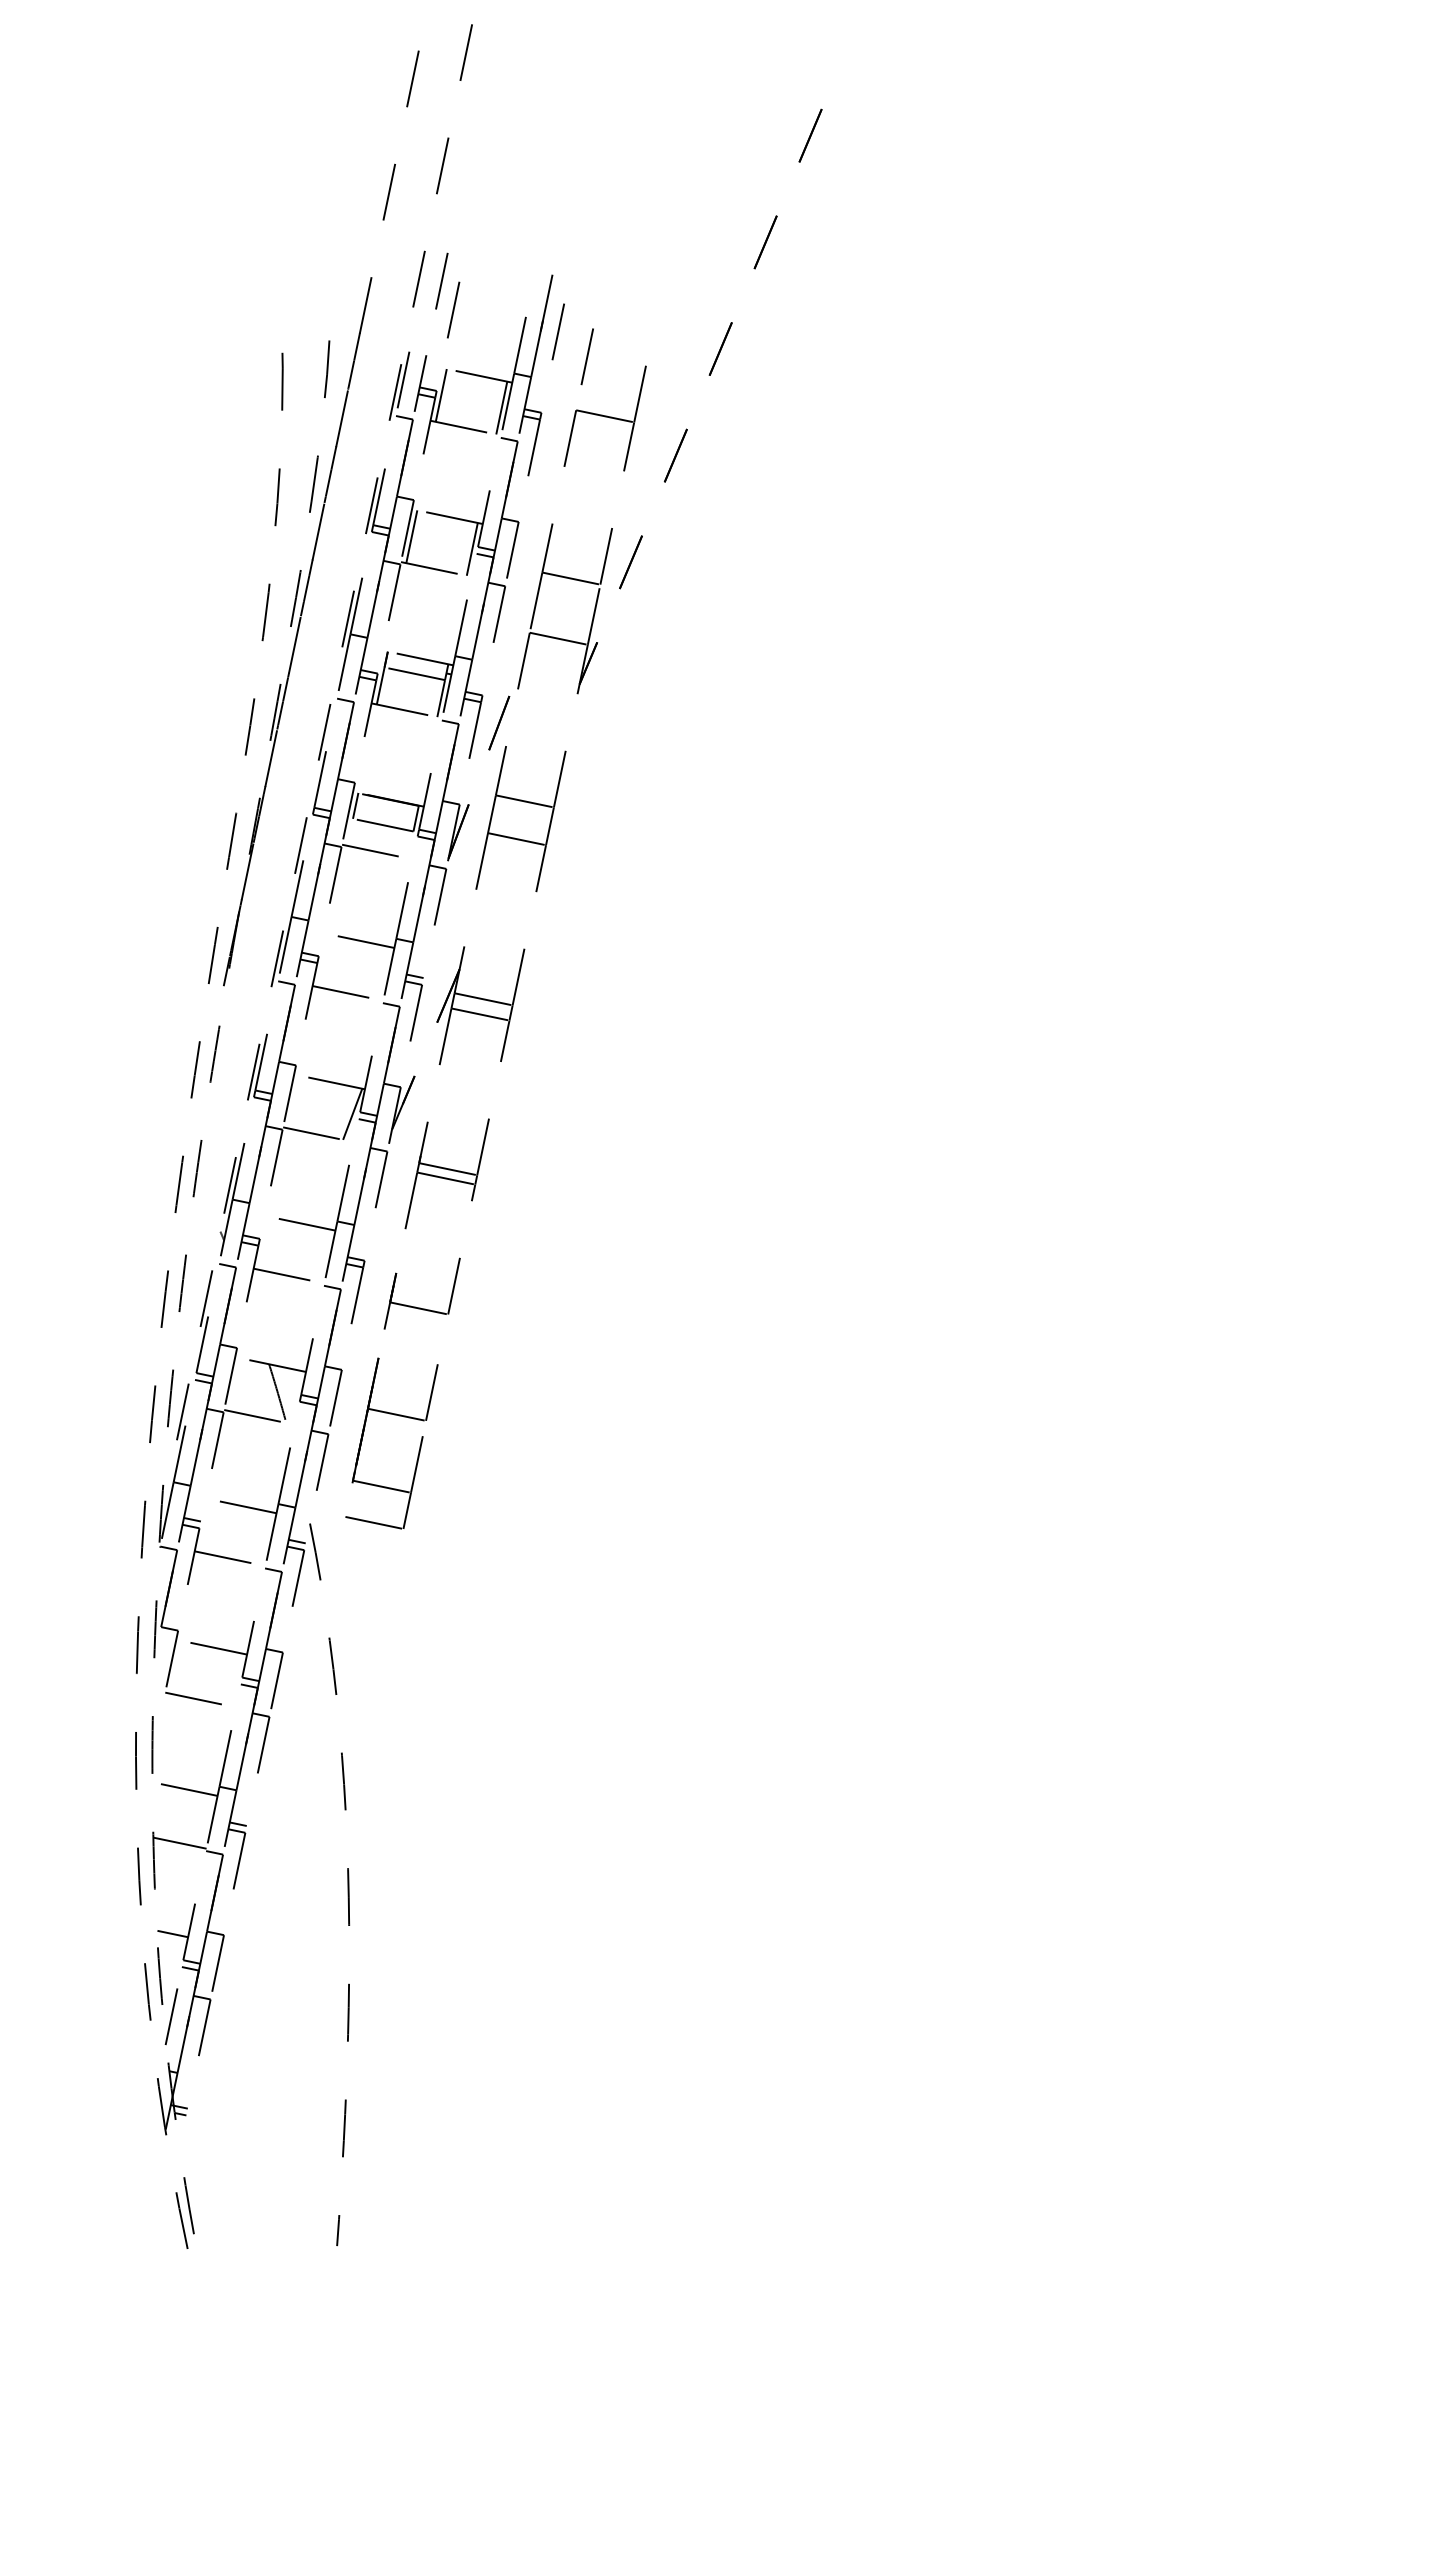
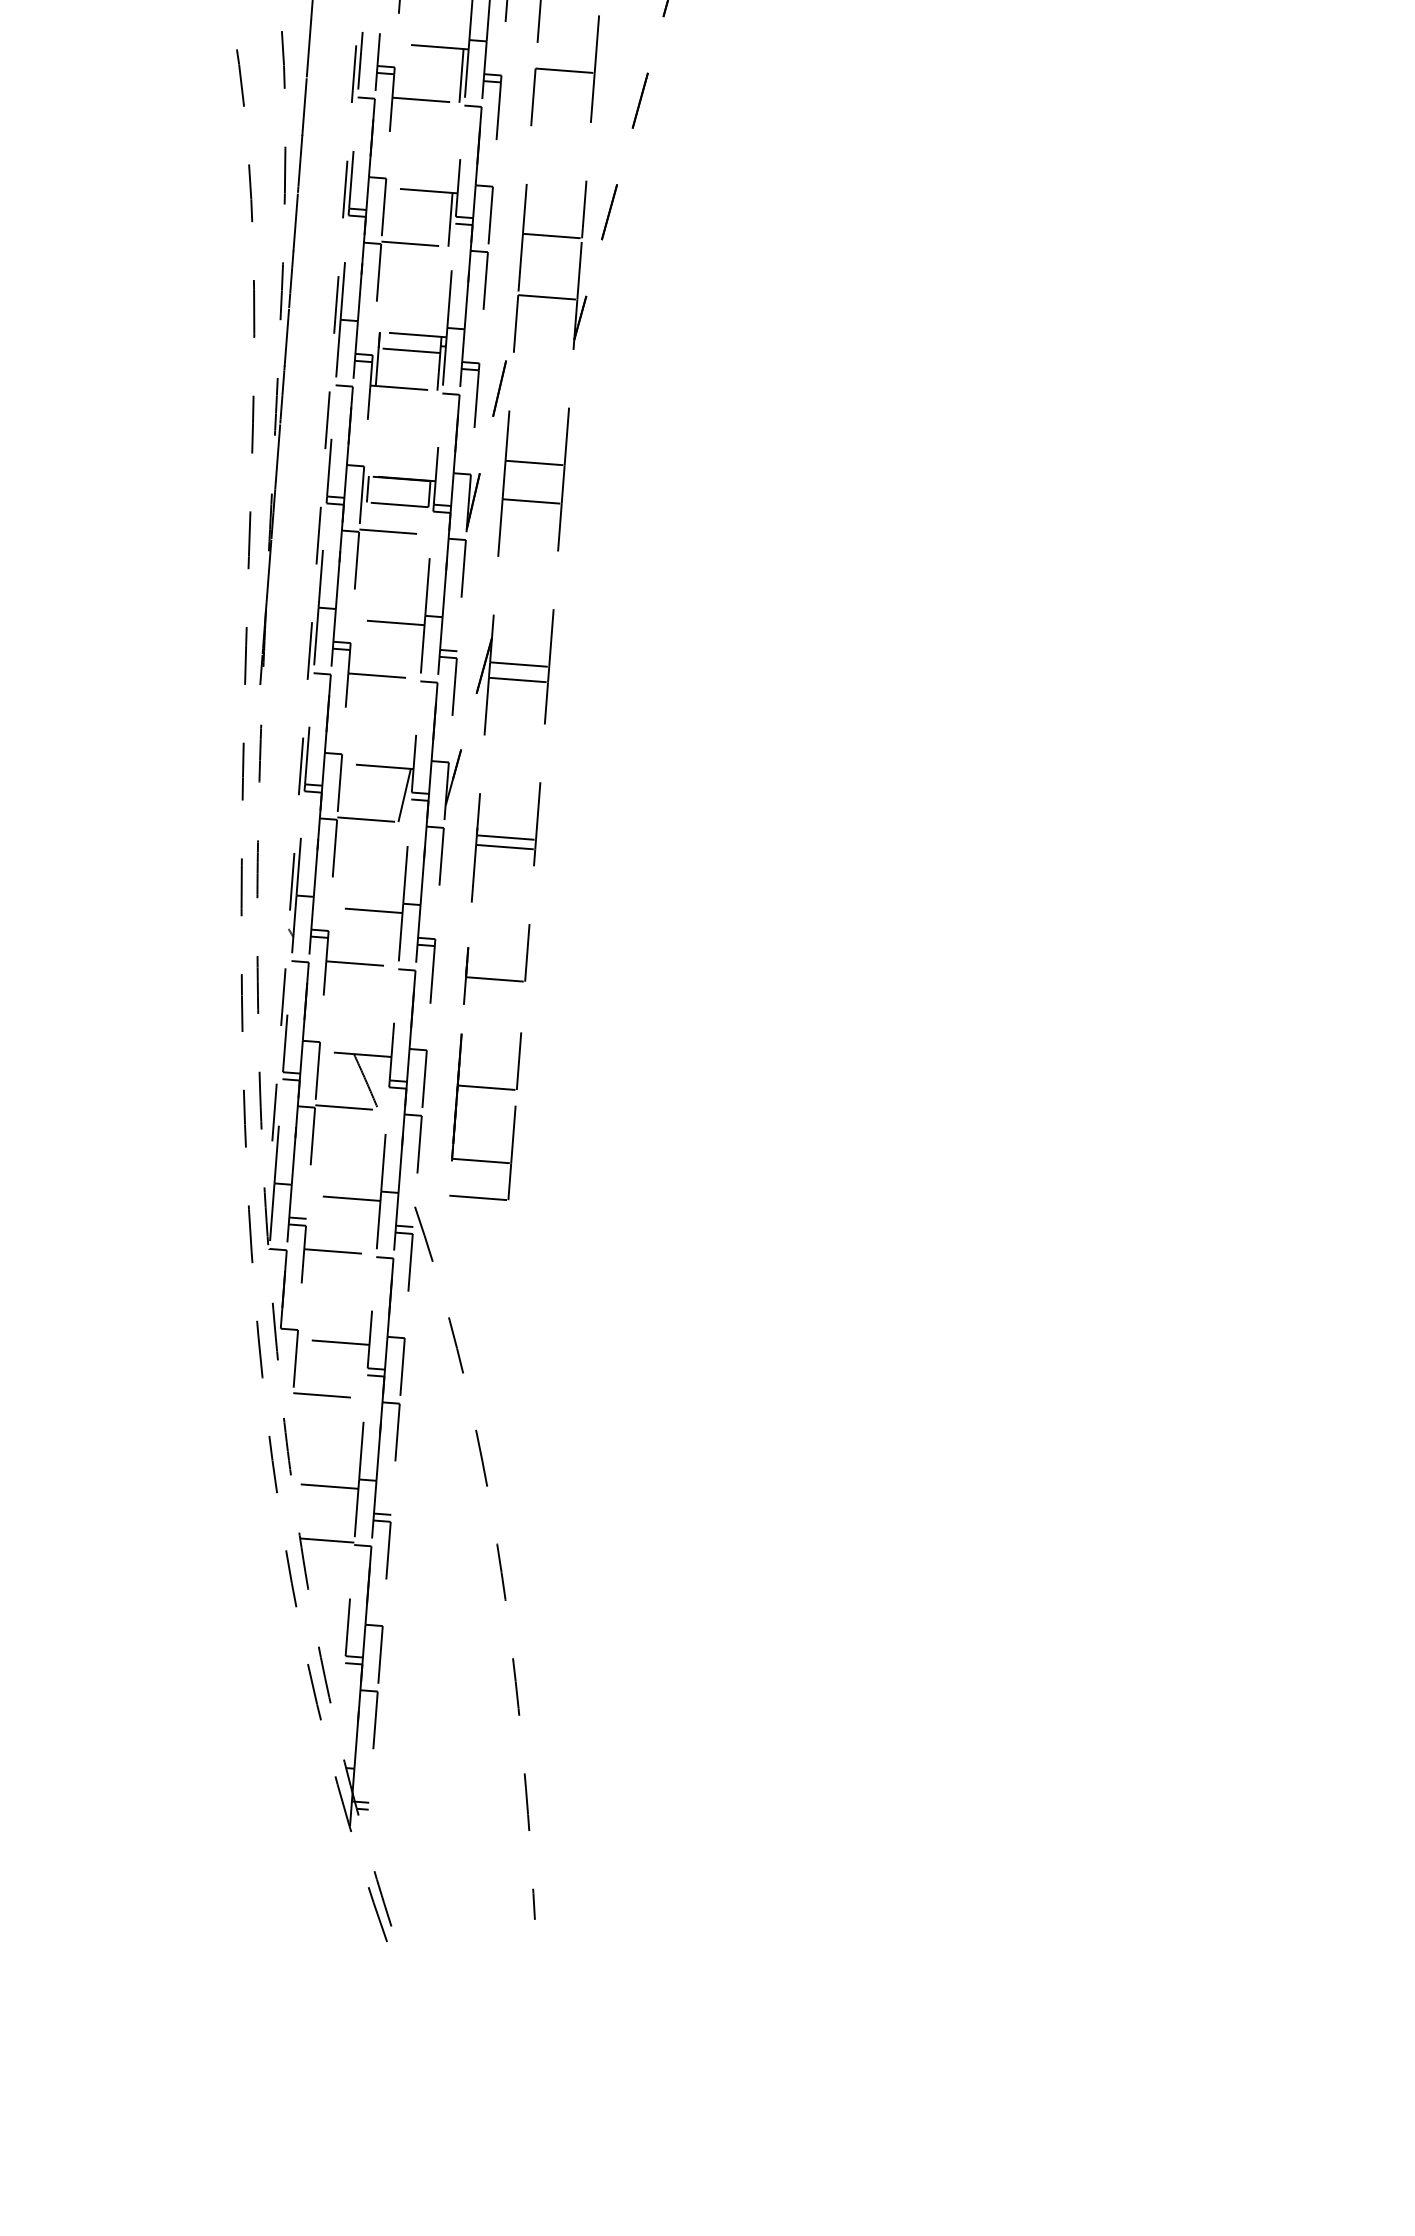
line: (440, 395) -> (399, 71), removed
line: (411, 536) -> (388, 214), removed
line: (172, 1933) -> (331, 1631), removed
line: (171, 2016) -> (341, 1713), removed

